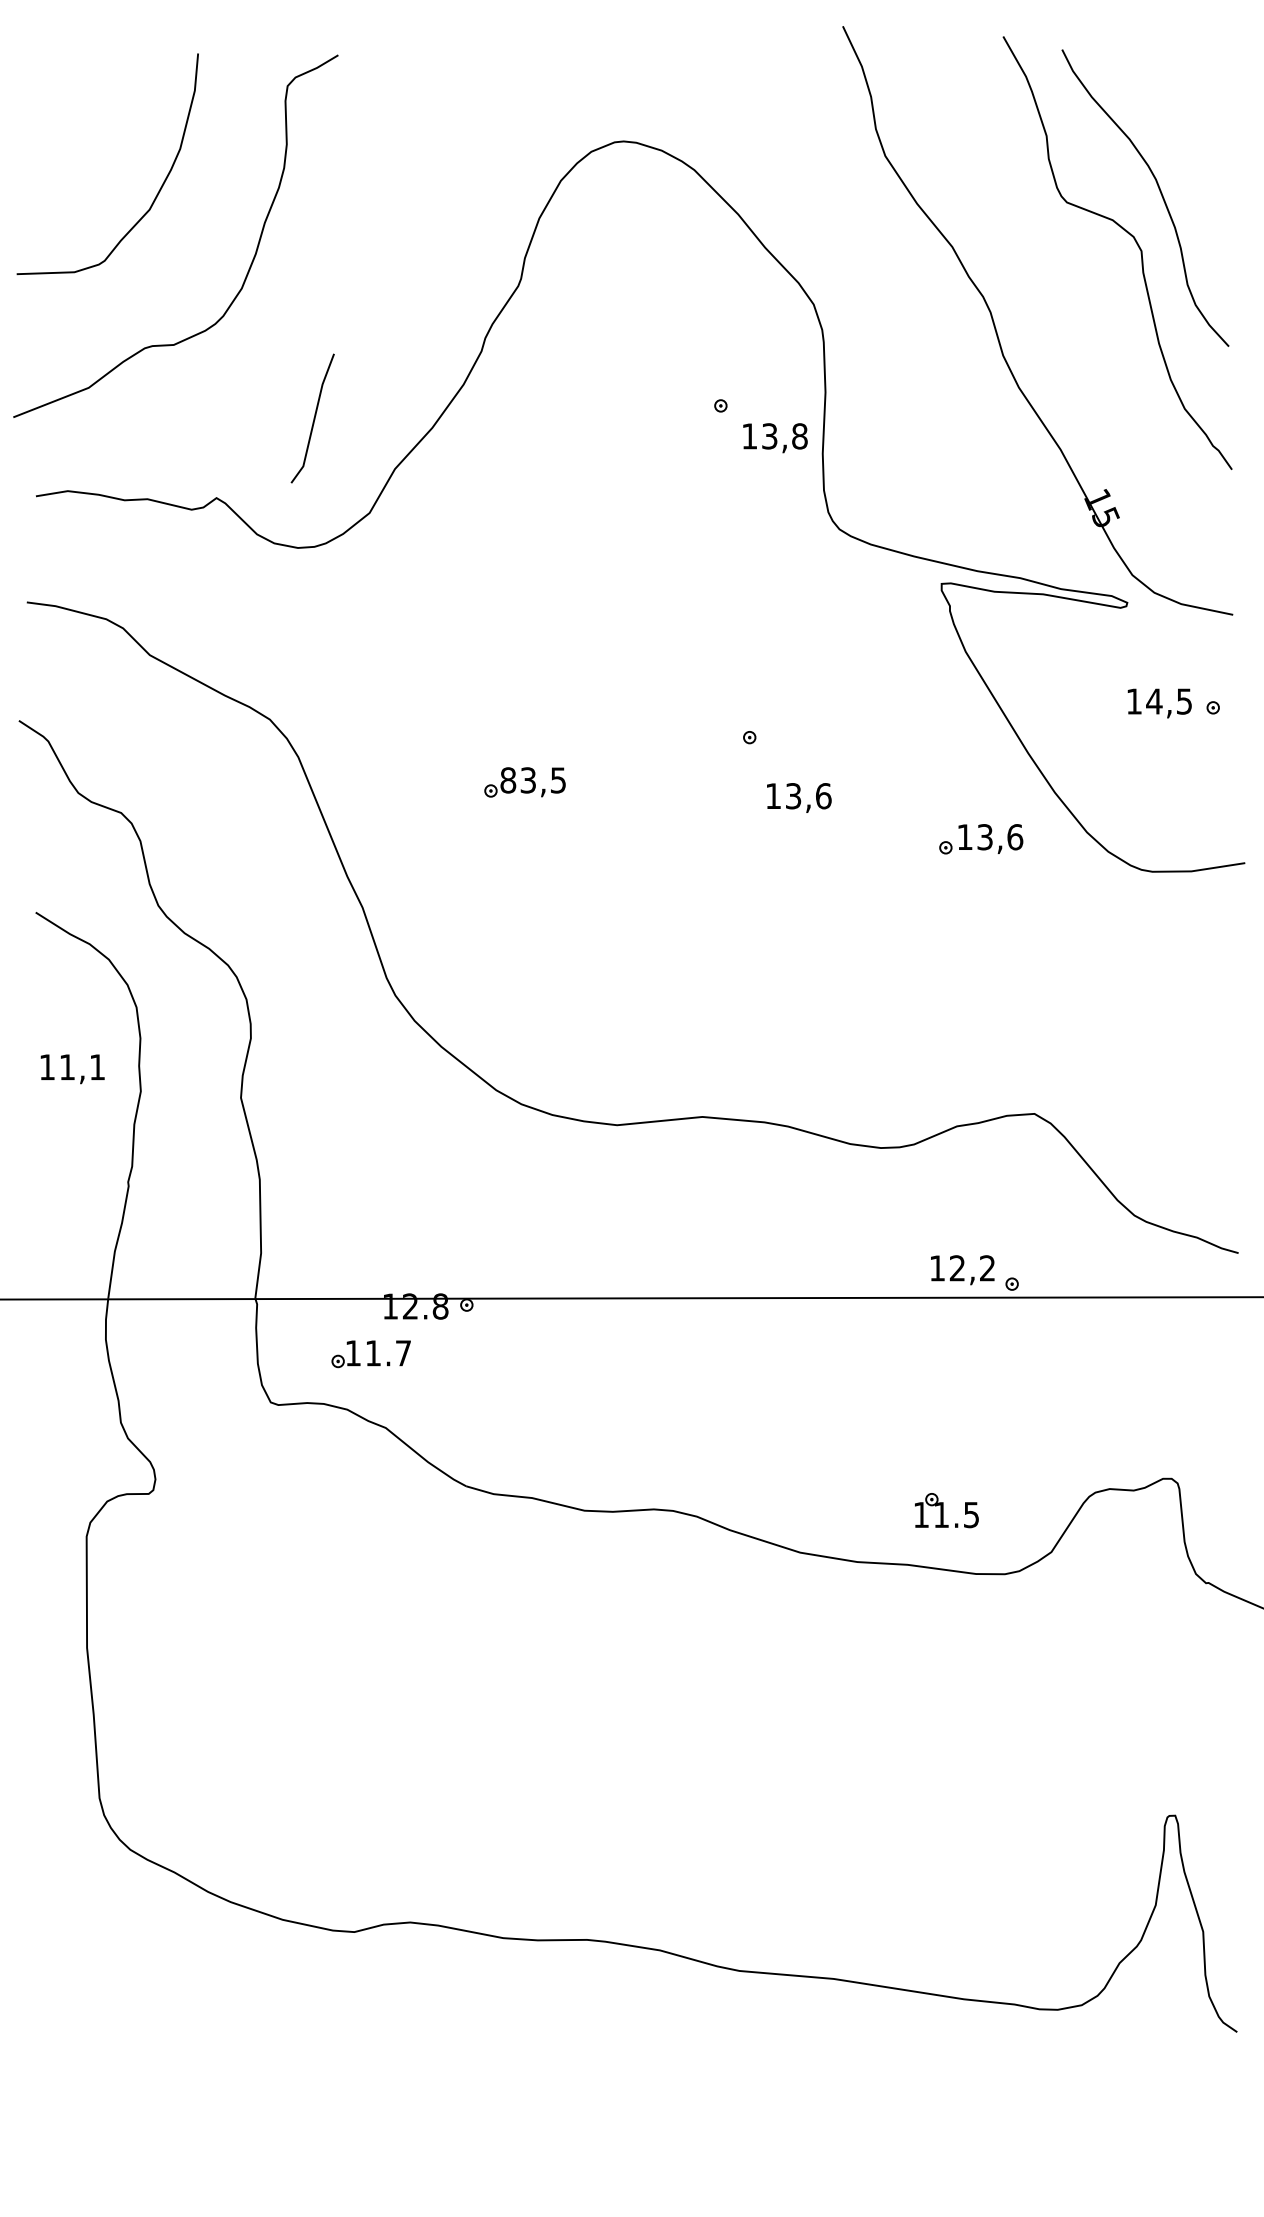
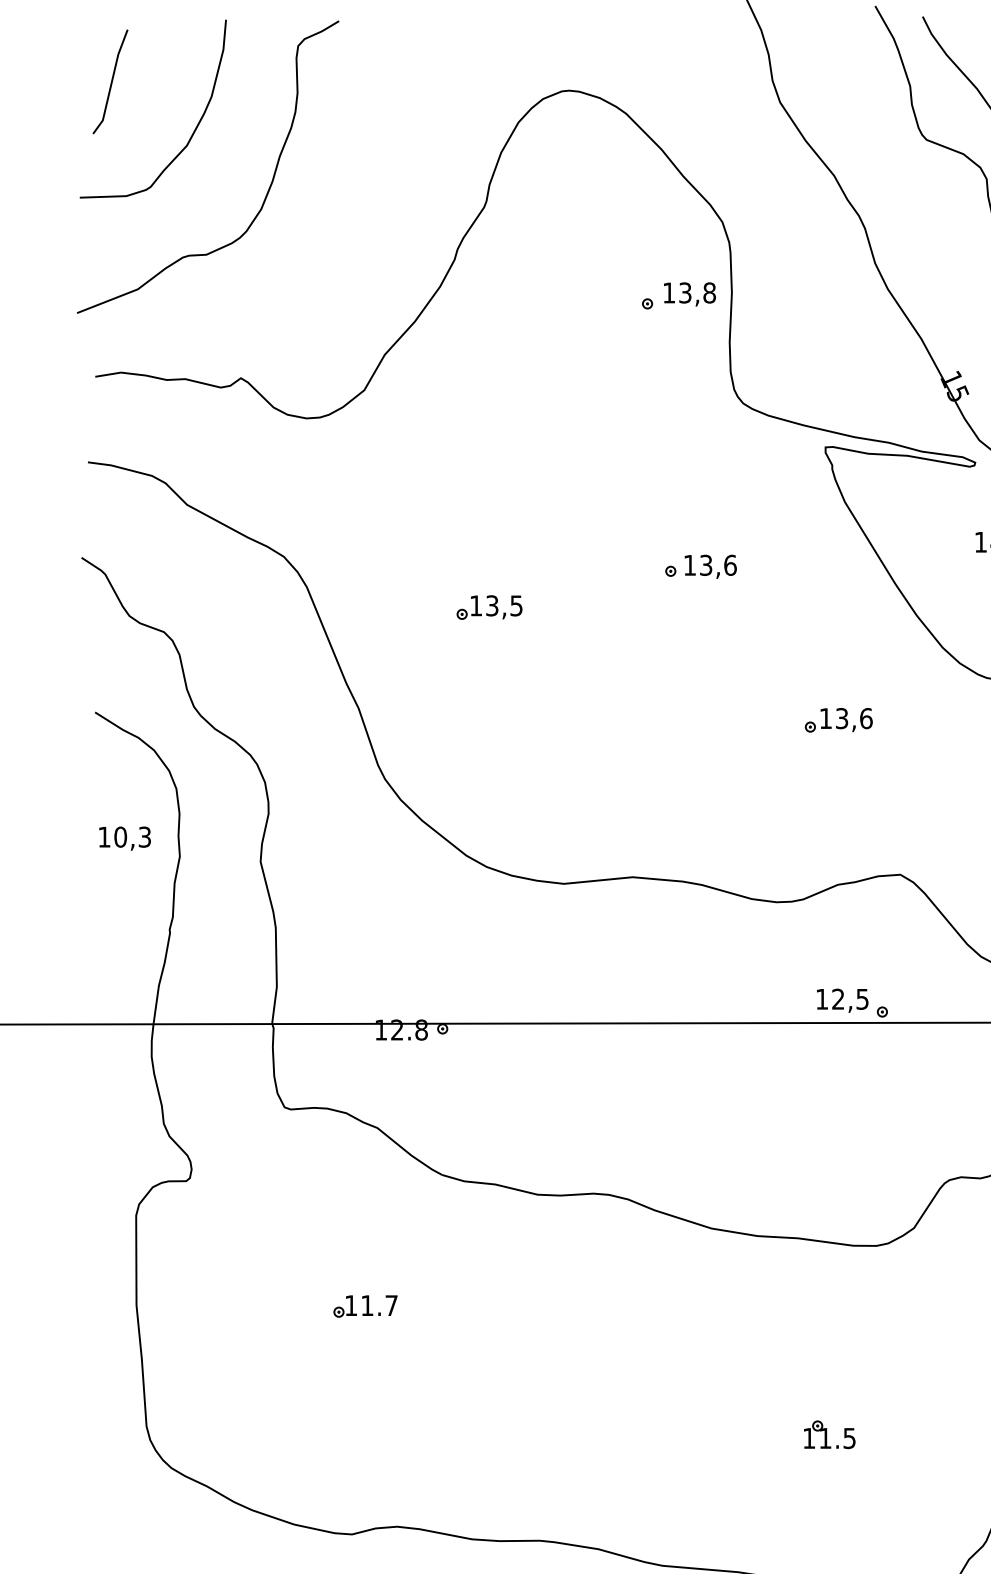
line: (313, 418) -> (111, 81), moved
text: (775, 438) -> (689, 294), moved
text: (508, 780) -> (476, 605), 83,5 -> 13,5
text: (799, 797) -> (710, 566), moved
part: (981, 839) -> (839, 720), moved
text: (81, 1067) -> (132, 837), 11,1 -> 10,3
text: (987, 1268) -> (862, 999), 12,2 -> 12,5
part: (370, 1354) -> (365, 1306), moved
part: (946, 1510) -> (829, 1434), moved

